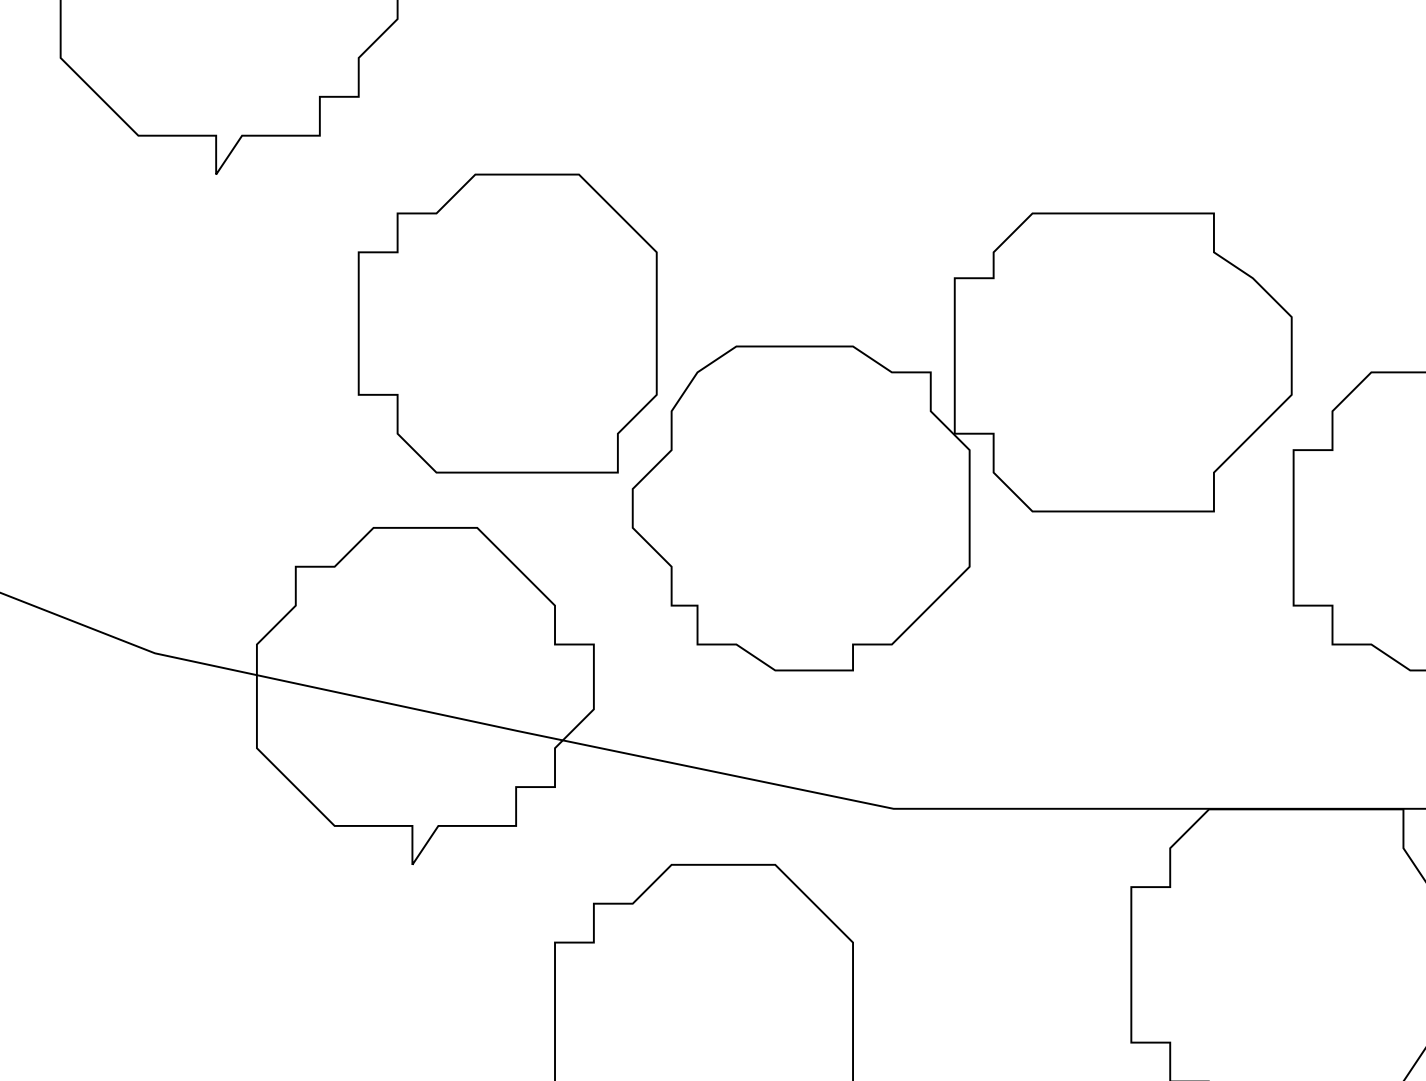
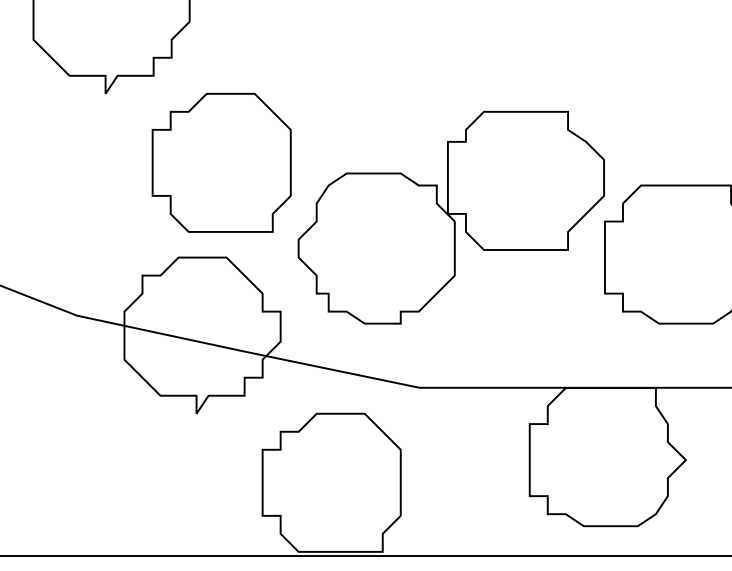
part: (507, 322) -> (221, 162), moved

